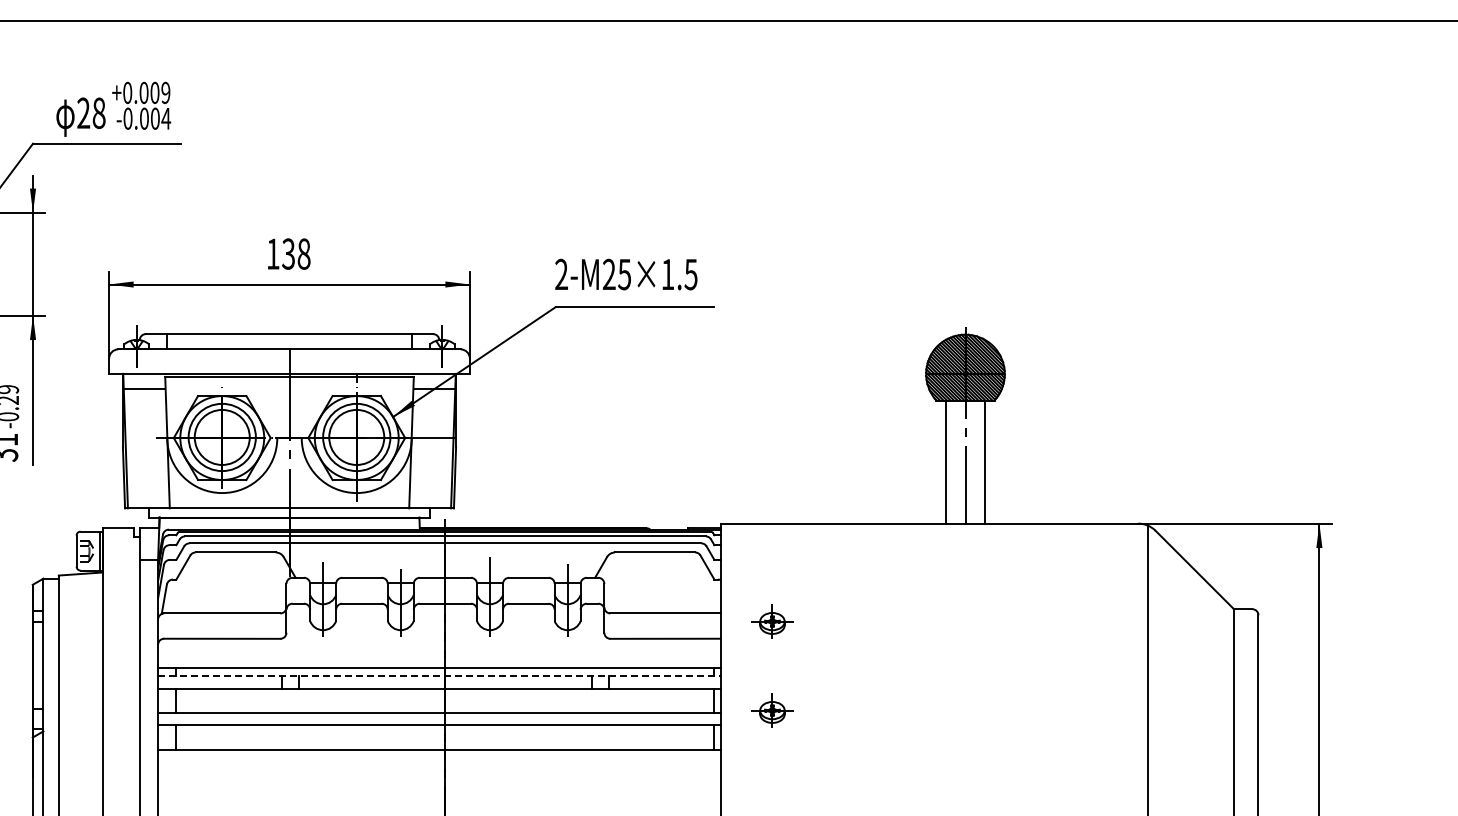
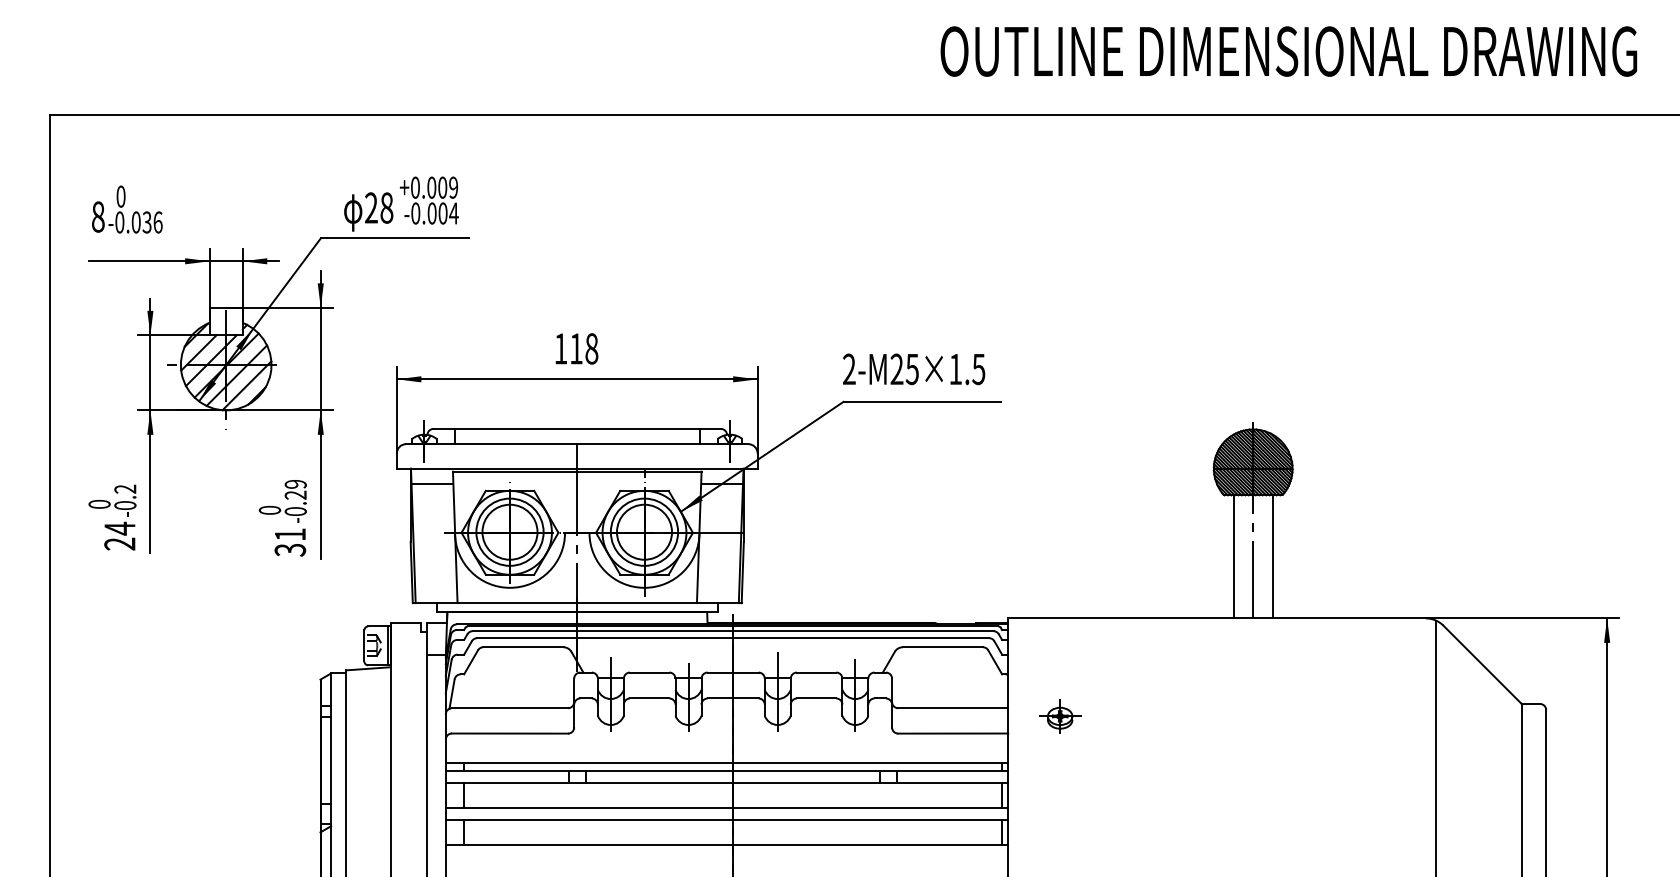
text: (287, 253) -> (575, 348), 138 -> 118
line: (439, 676) -> (727, 771), dashed -> solid
part: (772, 710) -> (1060, 805), removed

